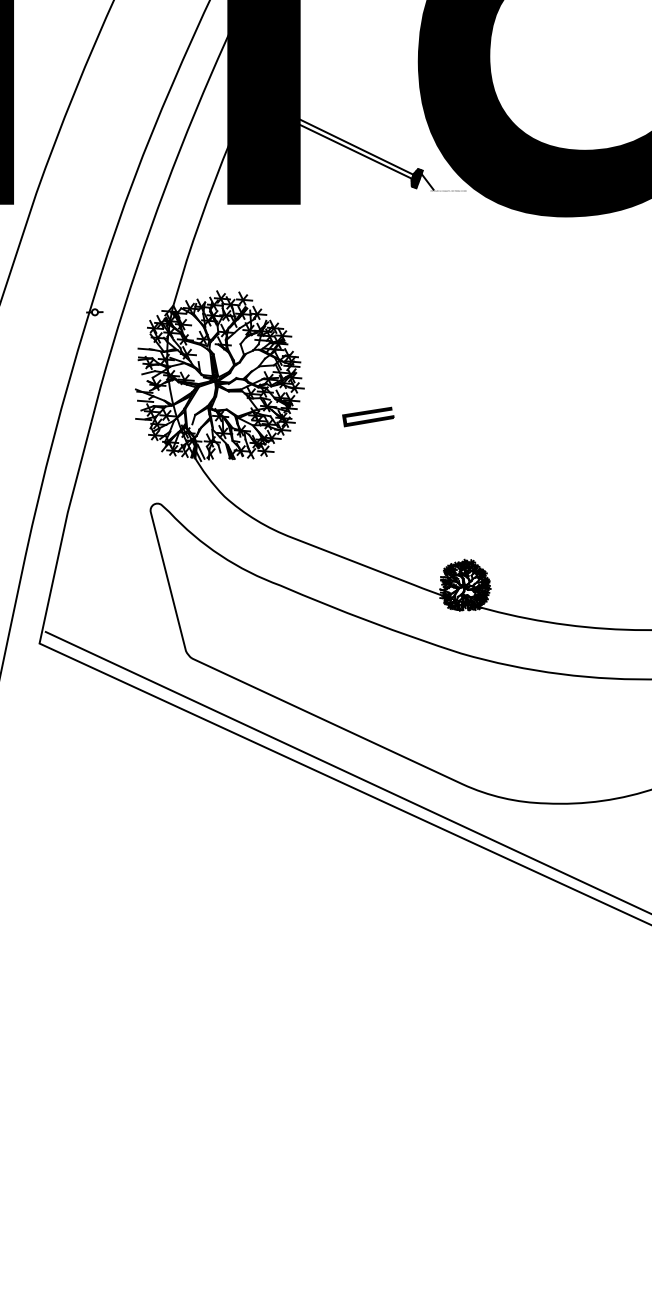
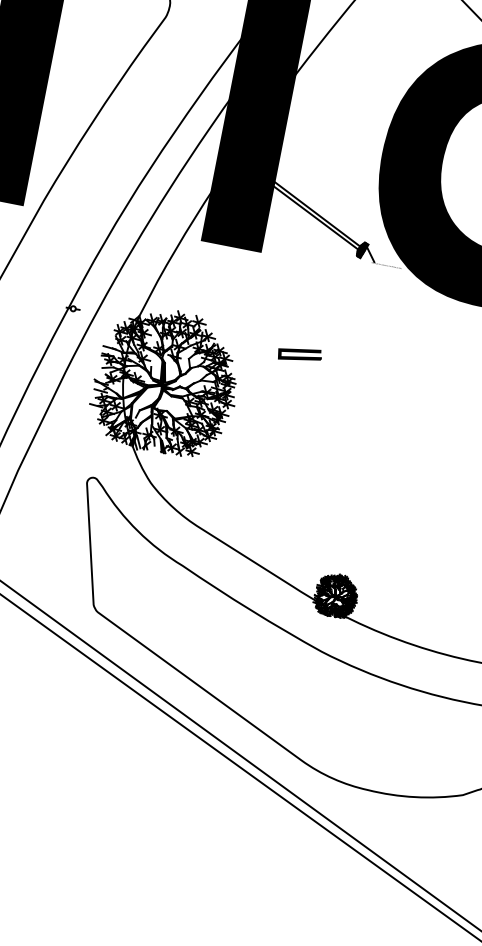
part: (368, 416) -> (300, 354), moved

